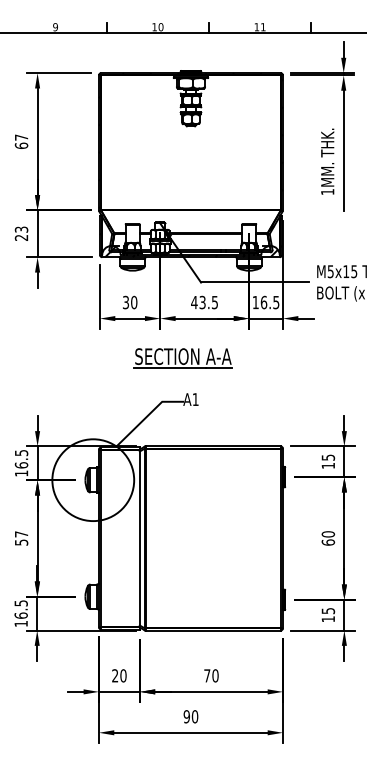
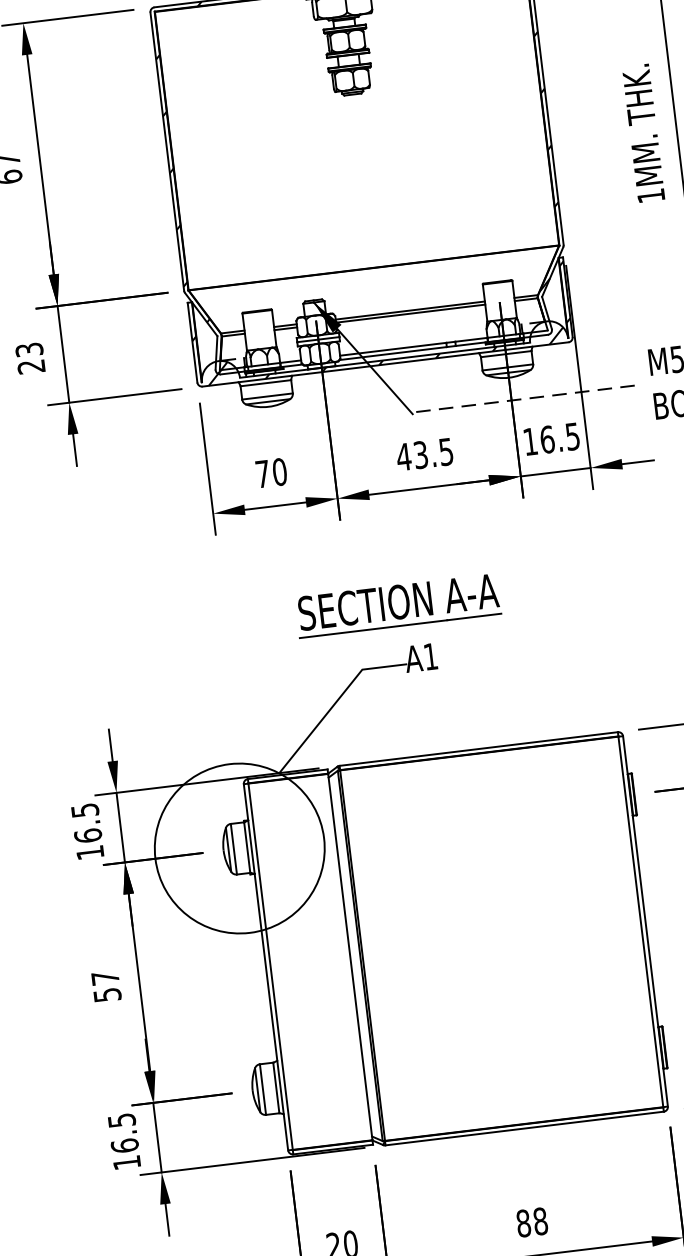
line: (254, 281) -> (522, 398), solid -> dashed
text: (125, 302) -> (261, 474), 30 -> 70
part: (182, 358) -> (397, 606), moved
text: (211, 675) -> (532, 1221), 70 -> 88

